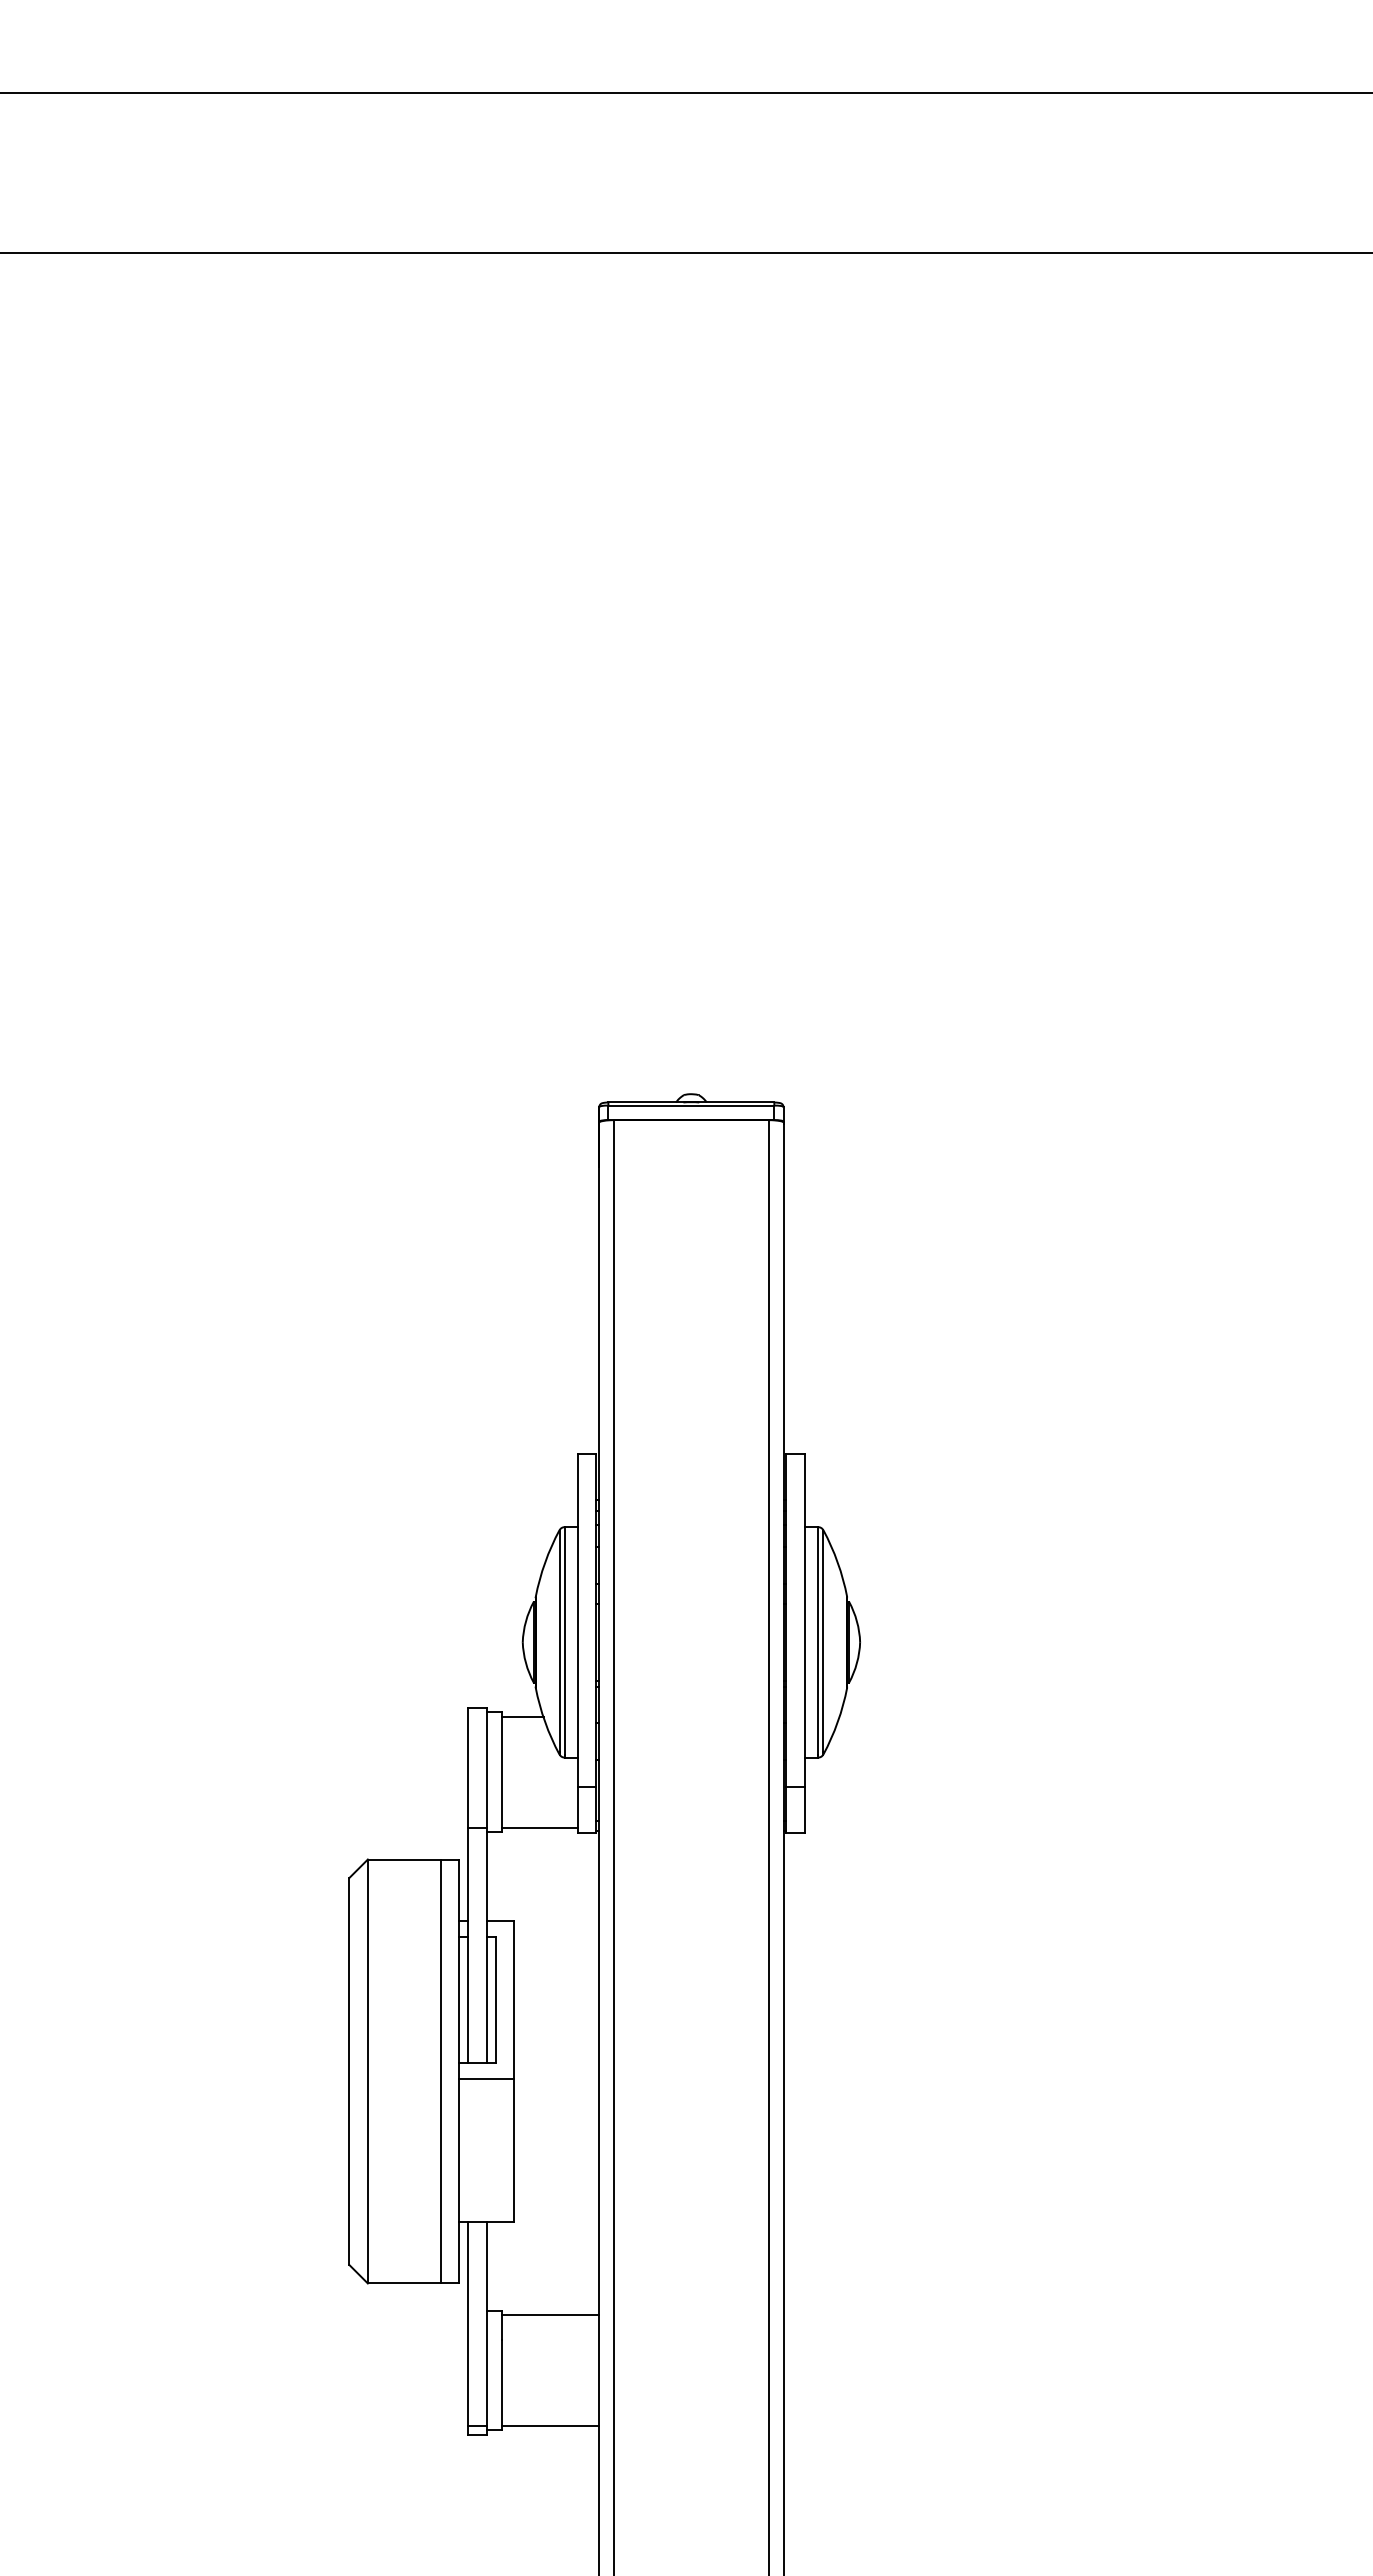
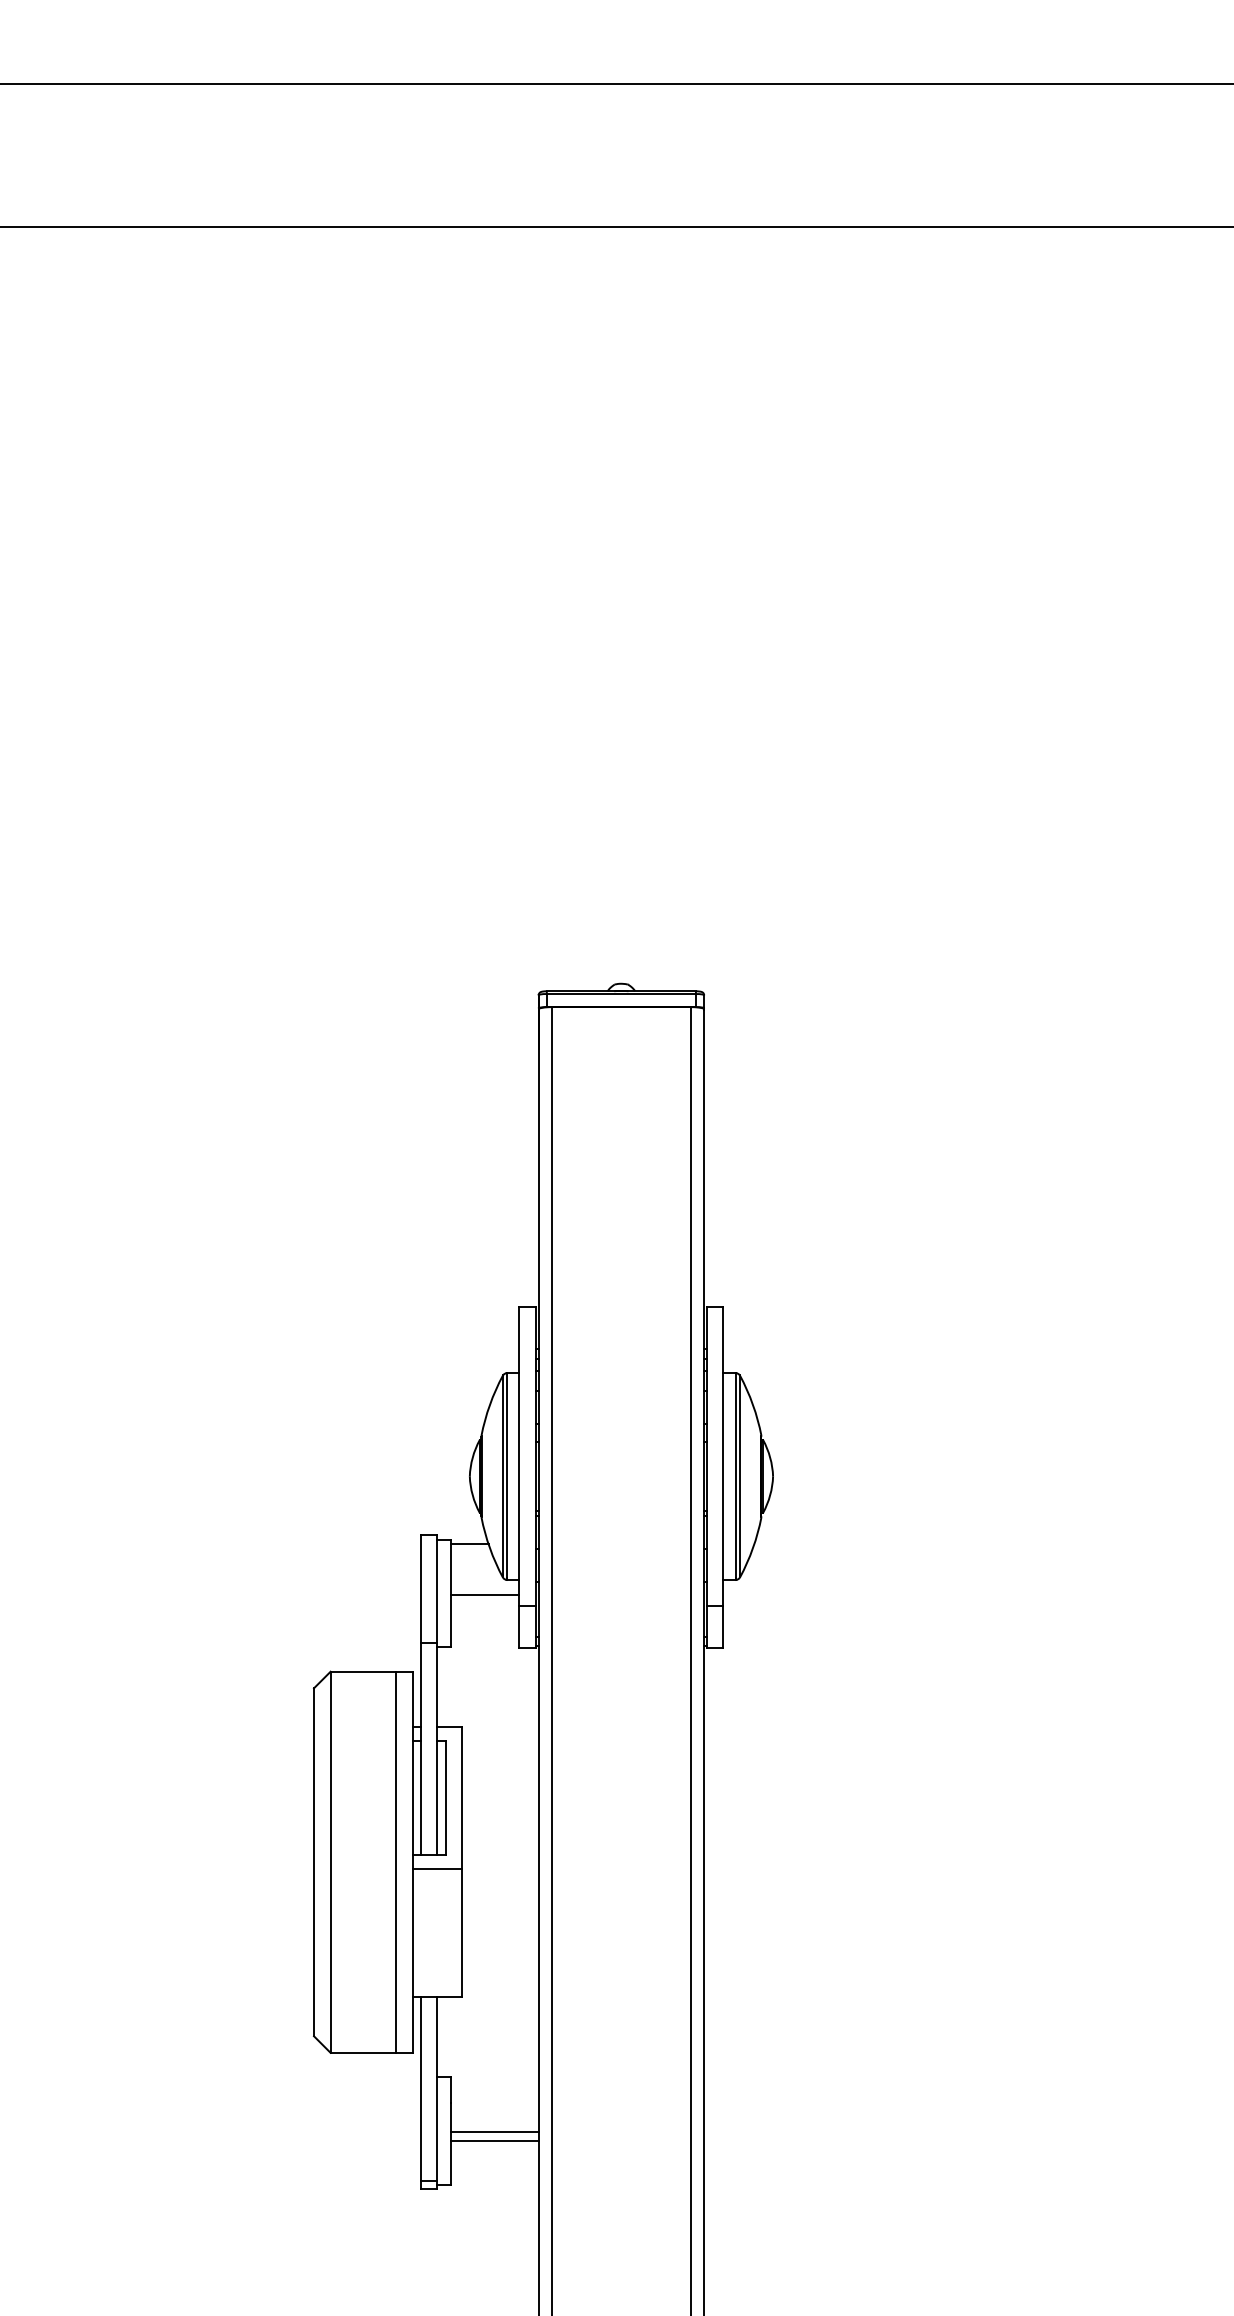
line: (539, 1827) -> (484, 1595), moved
line: (550, 2315) -> (494, 2131), moved
line: (550, 2425) -> (494, 2140), moved

